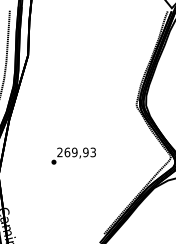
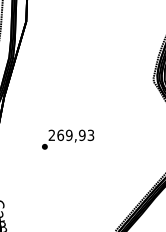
text: (73, 155) -> (67, 138), moved

